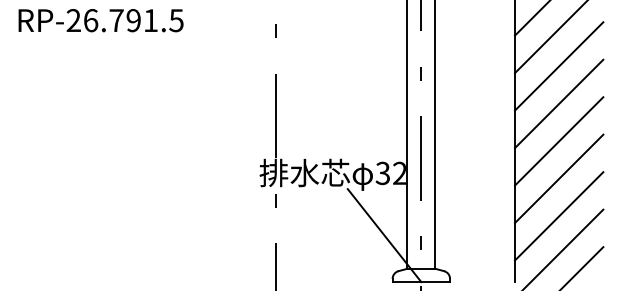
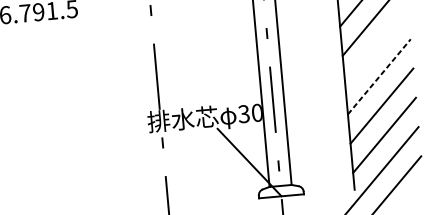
line: (559, 103) -> (376, 47), removed
line: (559, 141) -> (379, 76), solid -> dashed
text: (399, 173) -> (256, 113), 32 -> 30

